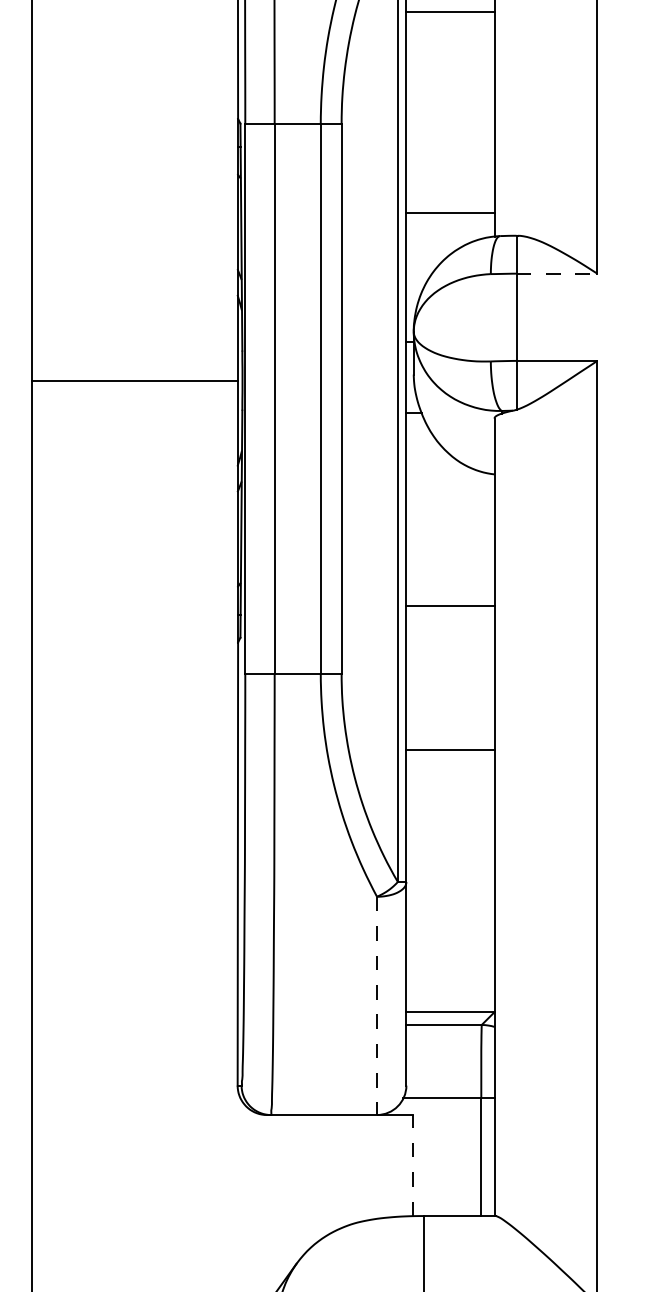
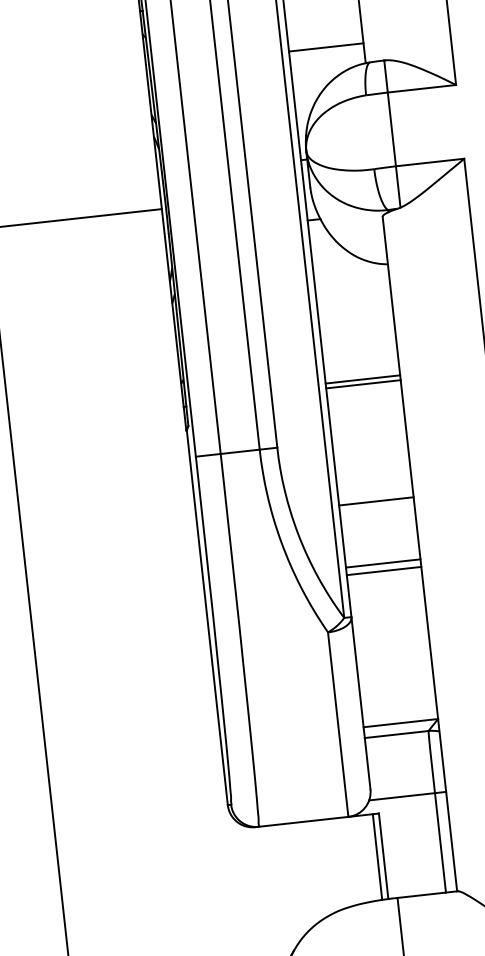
line: (557, 273) -> (422, 88), dashed -> solid
line: (450, 611) -> (363, 384), added
line: (450, 823) -> (383, 563), added
line: (450, 832) -> (384, 571), added
line: (377, 1006) -> (338, 725), dashed -> solid
line: (405, 1165) -> (377, 856), added
line: (413, 1165) -> (383, 856), dashed -> solid

